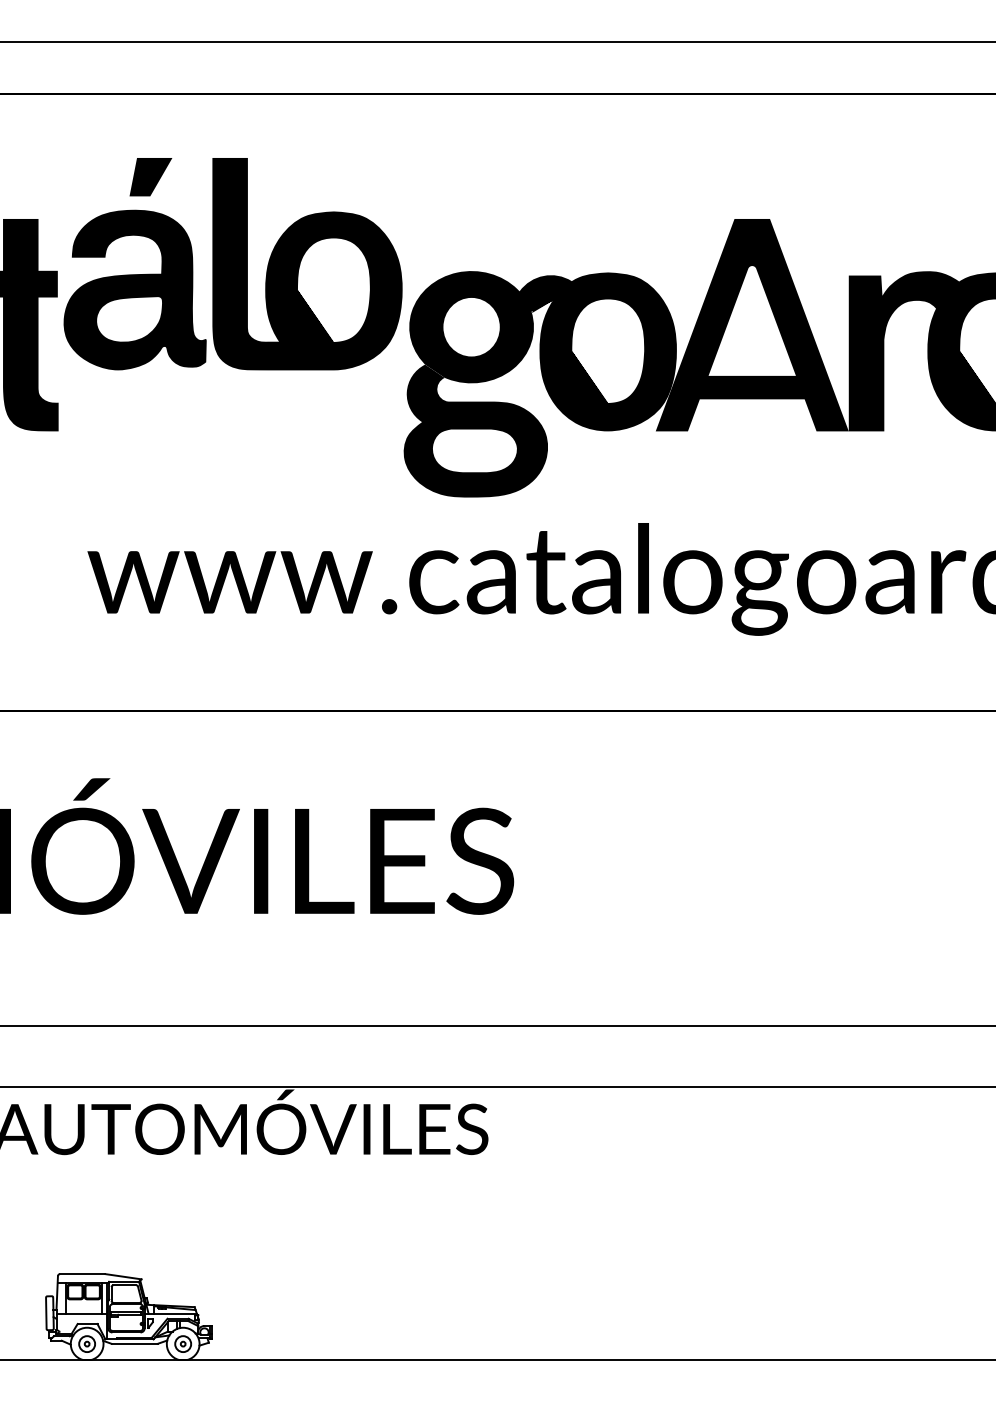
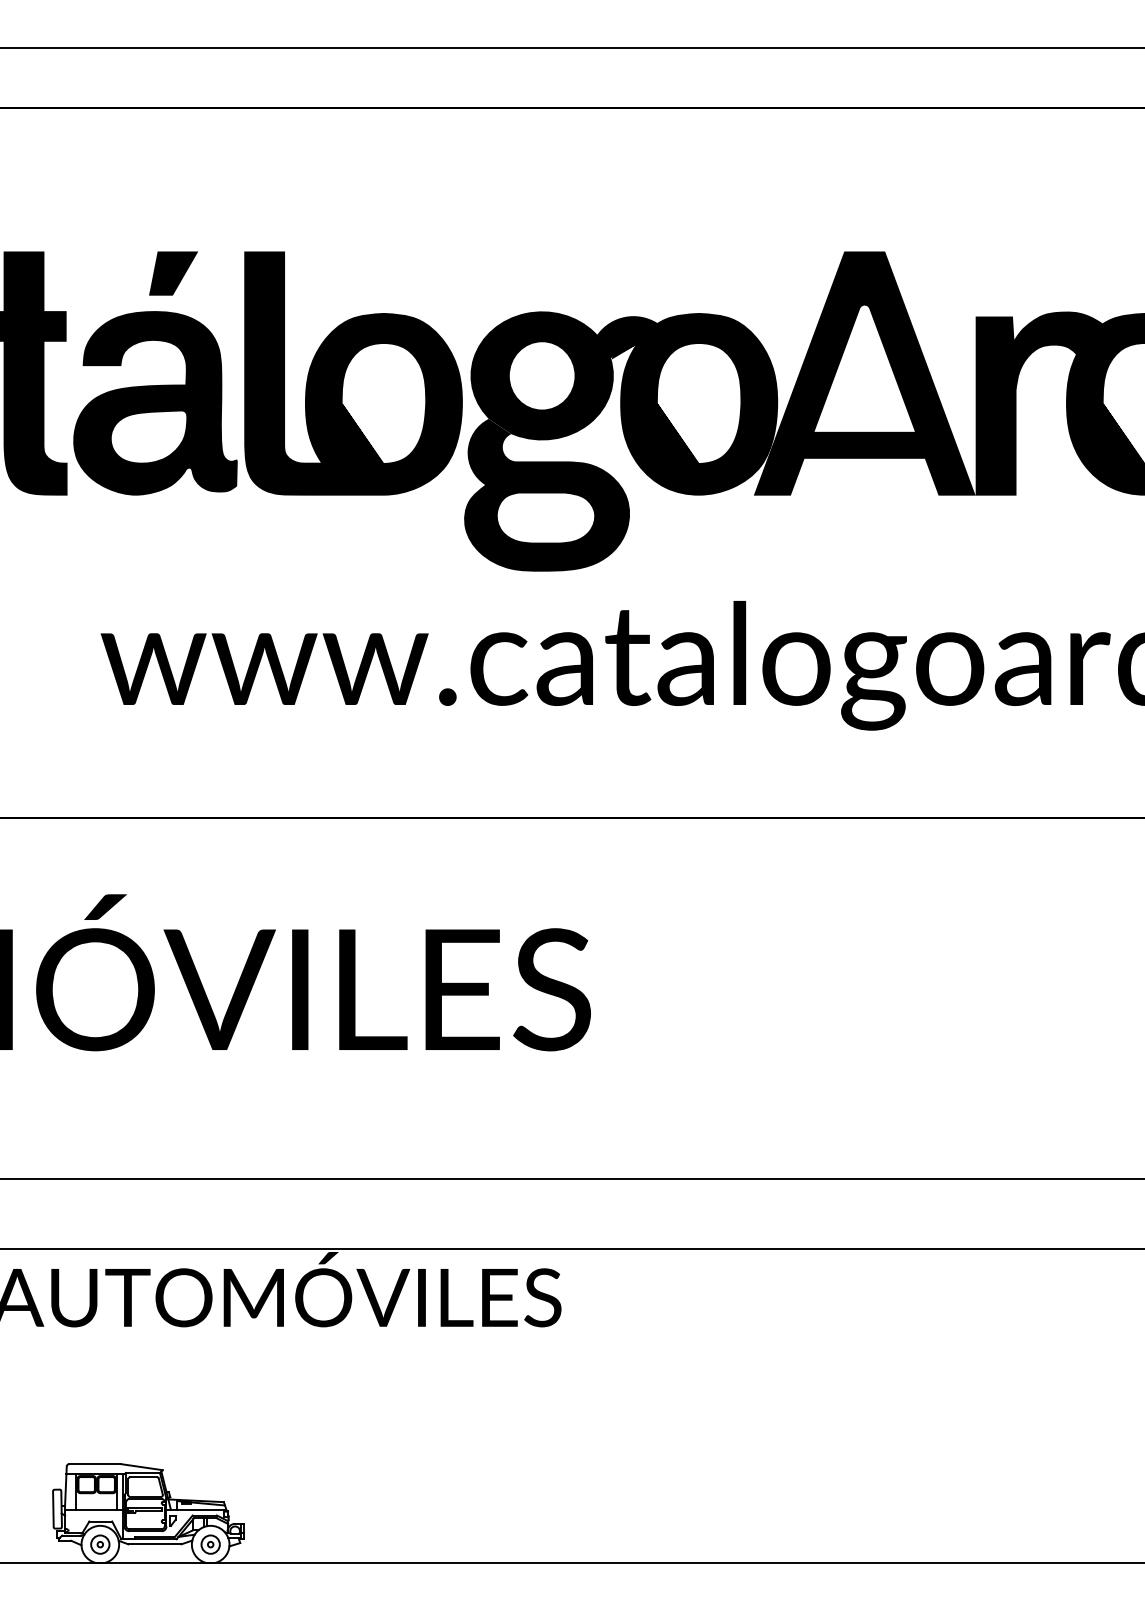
part: (232, 264) -> (267, 373), moved

